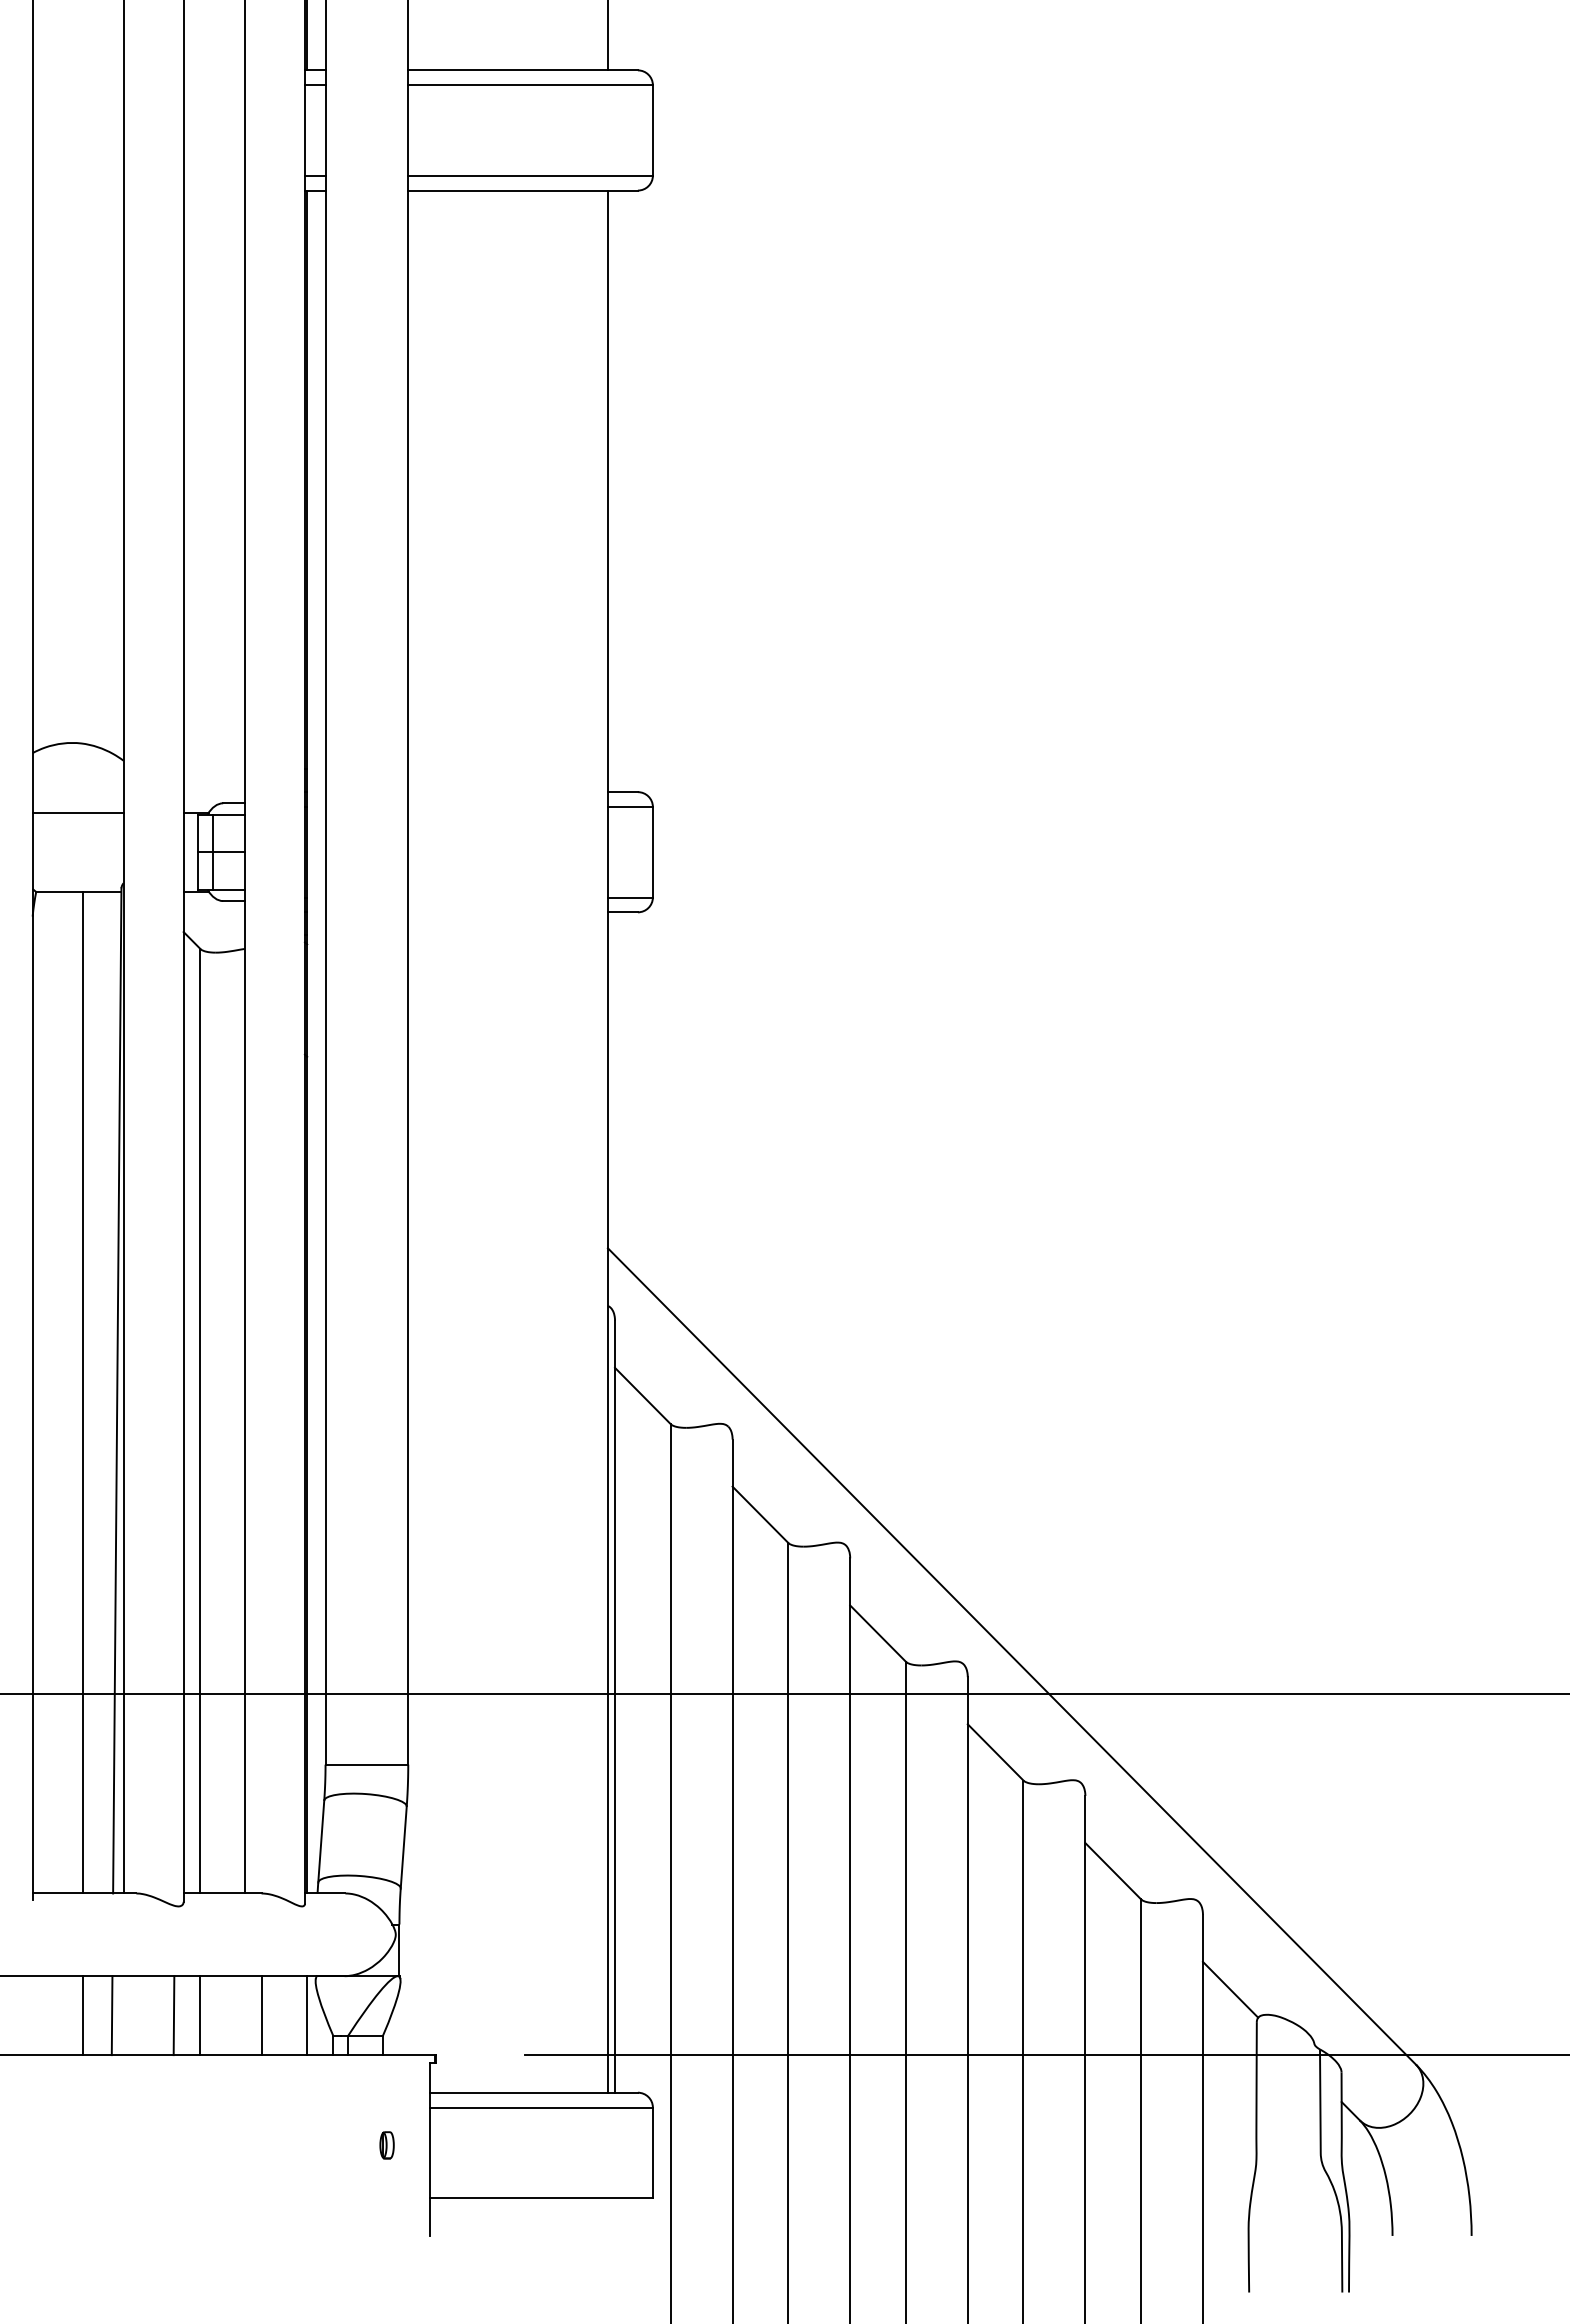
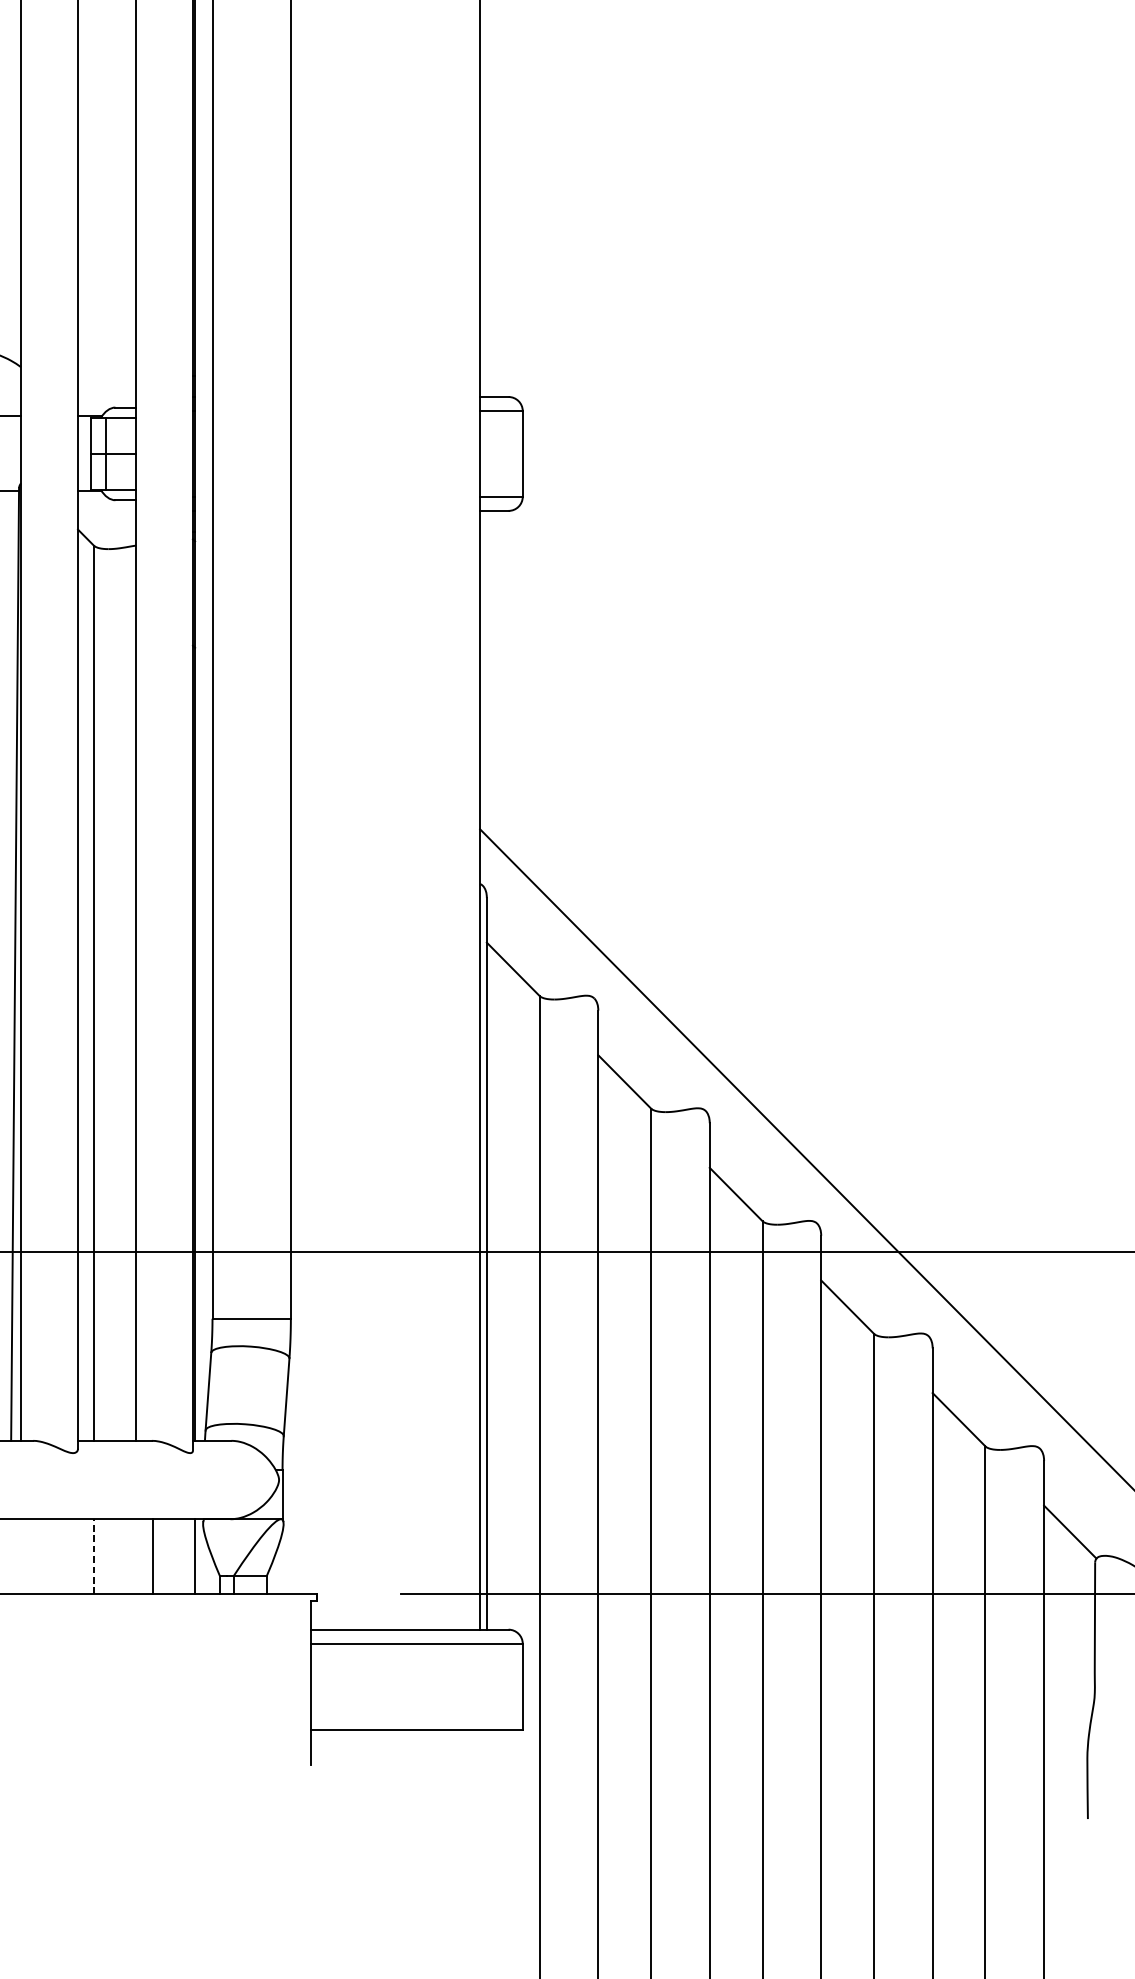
line: (111, 2015) -> (9, 1556), removed
line: (173, 2015) -> (68, 1556), removed
line: (200, 2015) -> (93, 1556), solid -> dashed
part: (386, 2145) -> (270, 1679), removed

